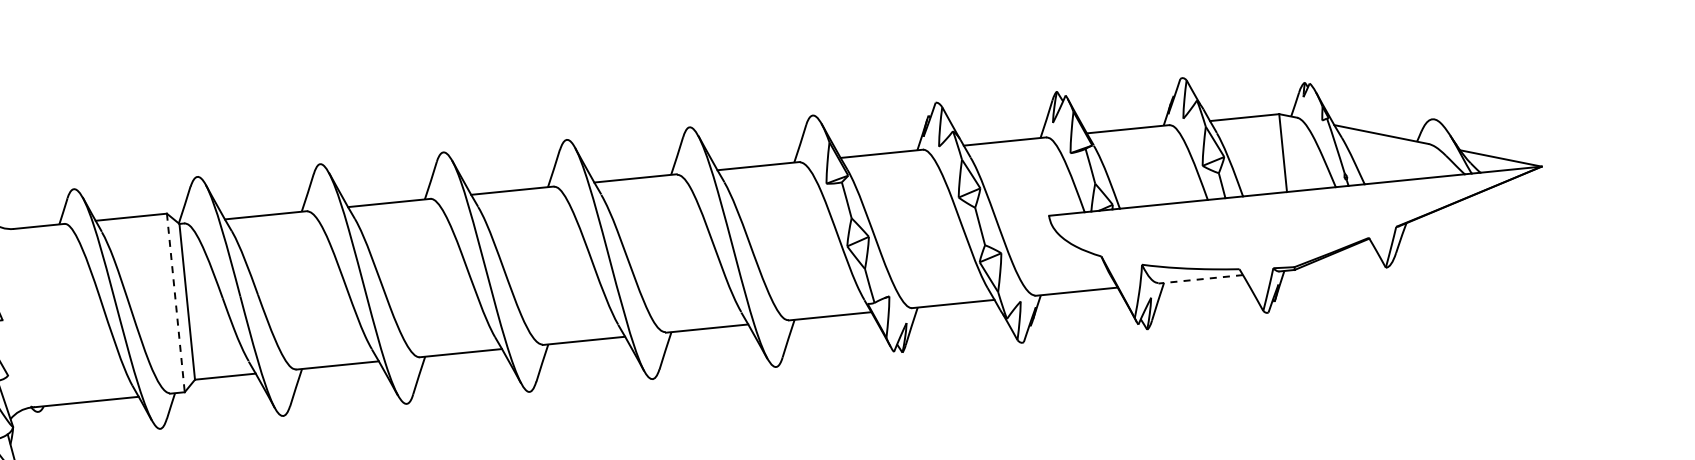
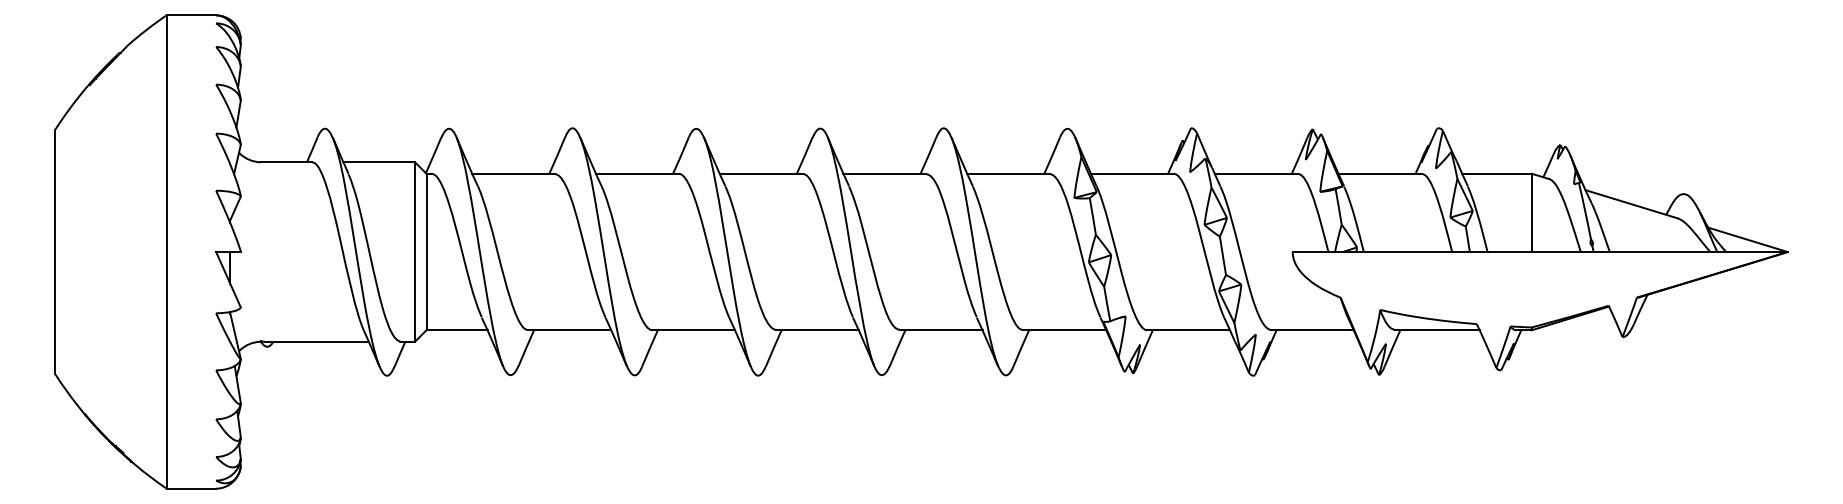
line: (1200, 279) -> (1436, 330), dashed -> solid
line: (176, 303) -> (415, 252), dashed -> solid

